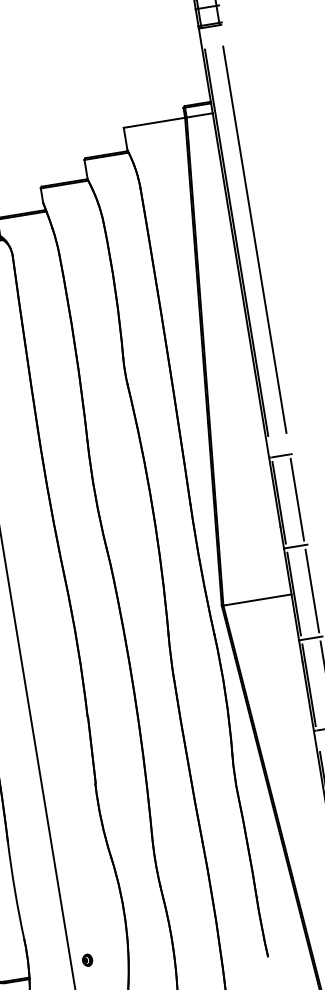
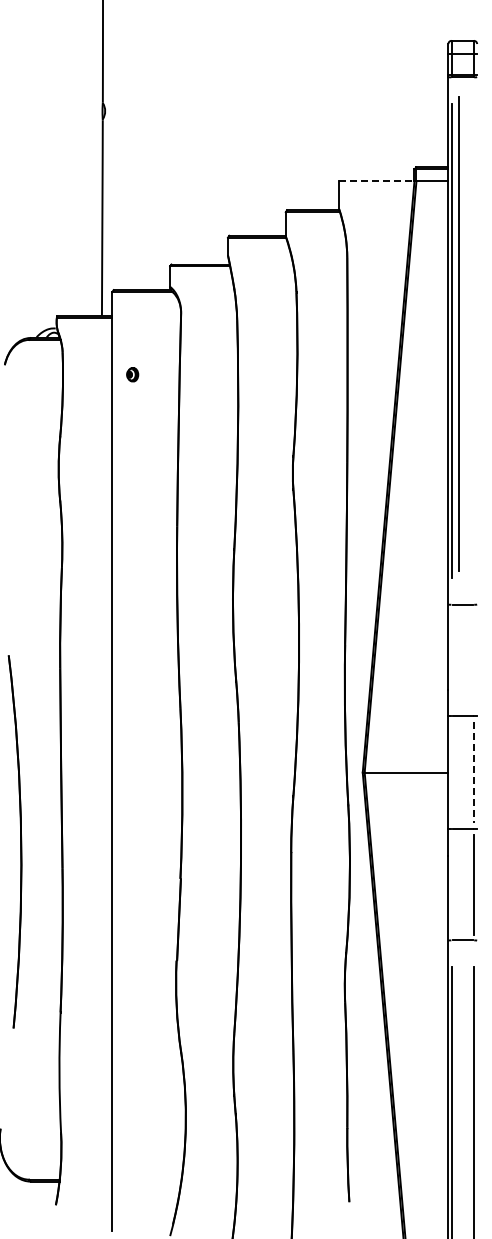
line: (154, 122) -> (376, 181), solid -> dashed
line: (254, 239) -> (458, 333), moved
line: (297, 499) -> (473, 660), removed
line: (279, 502) -> (451, 660), removed
line: (311, 591) -> (473, 772), solid -> dashed
line: (294, 593) -> (451, 772), removed
line: (308, 685) -> (451, 884), removed
part: (87, 959) -> (132, 1169), removed

